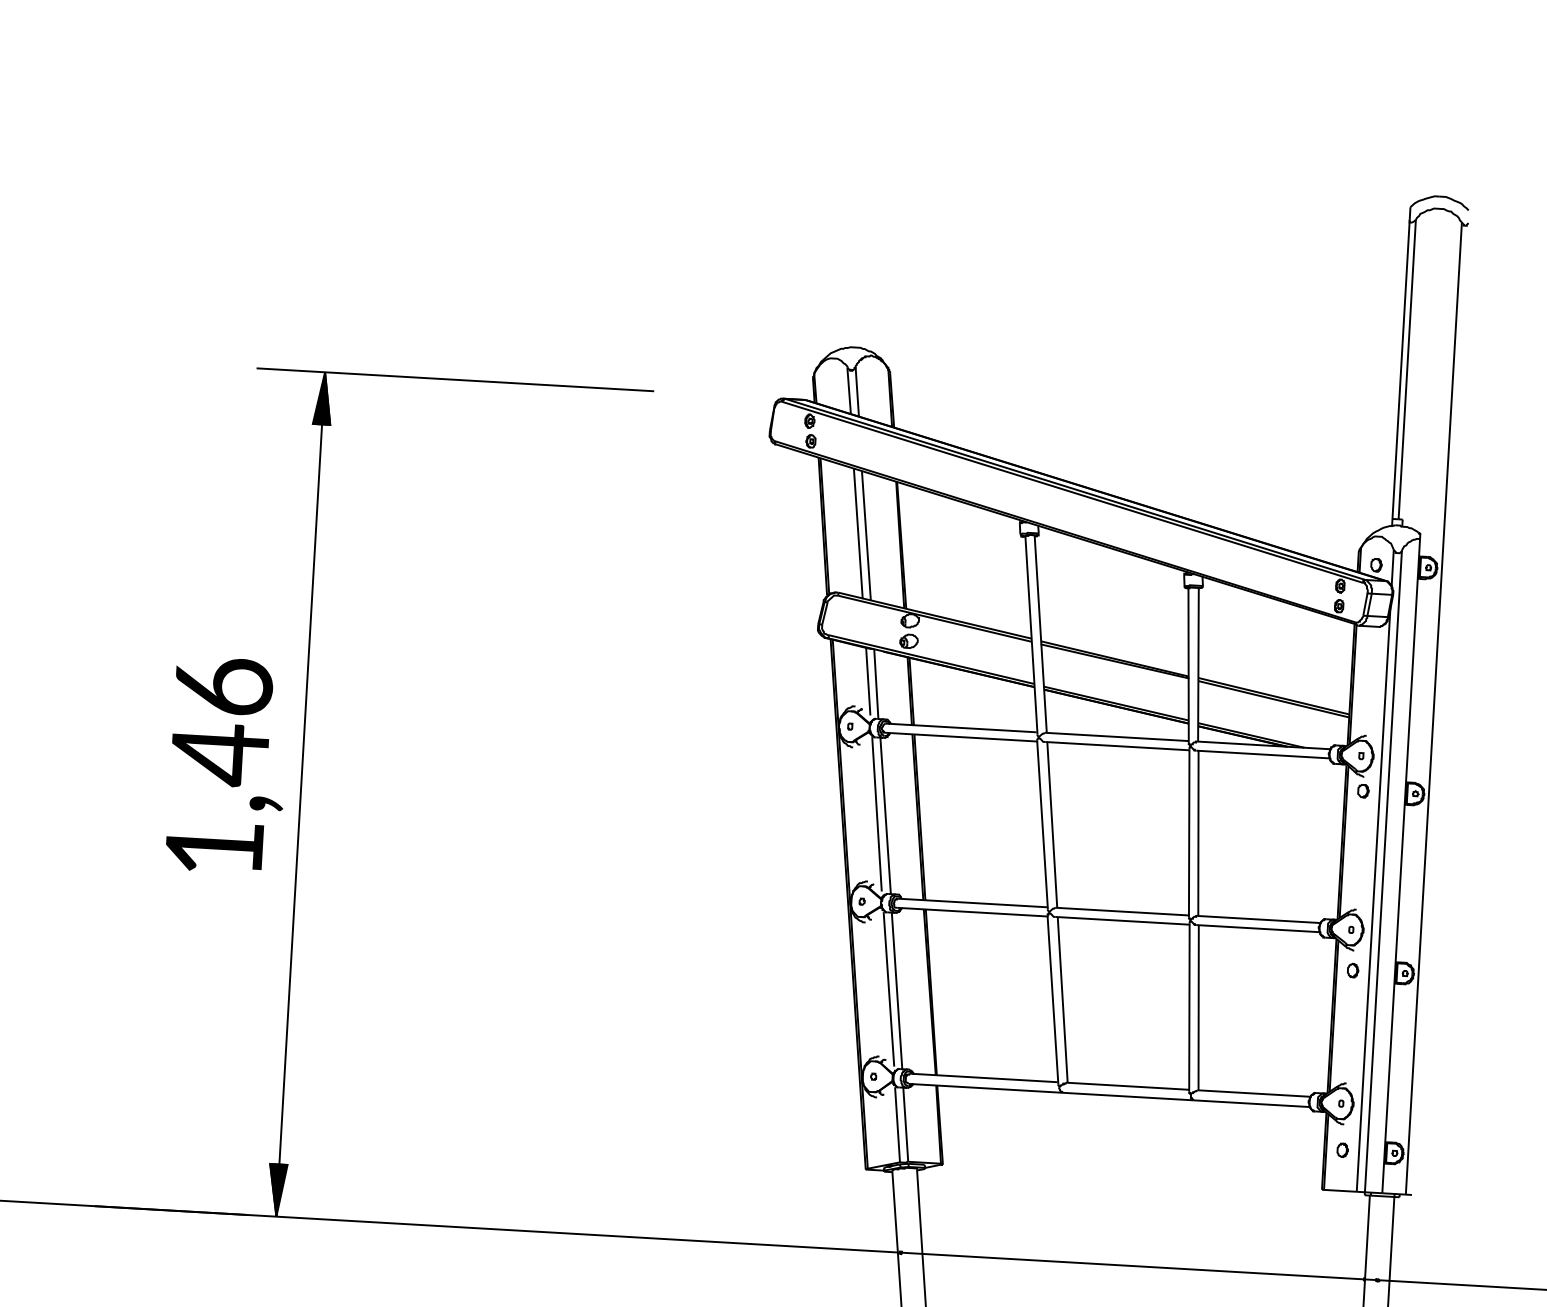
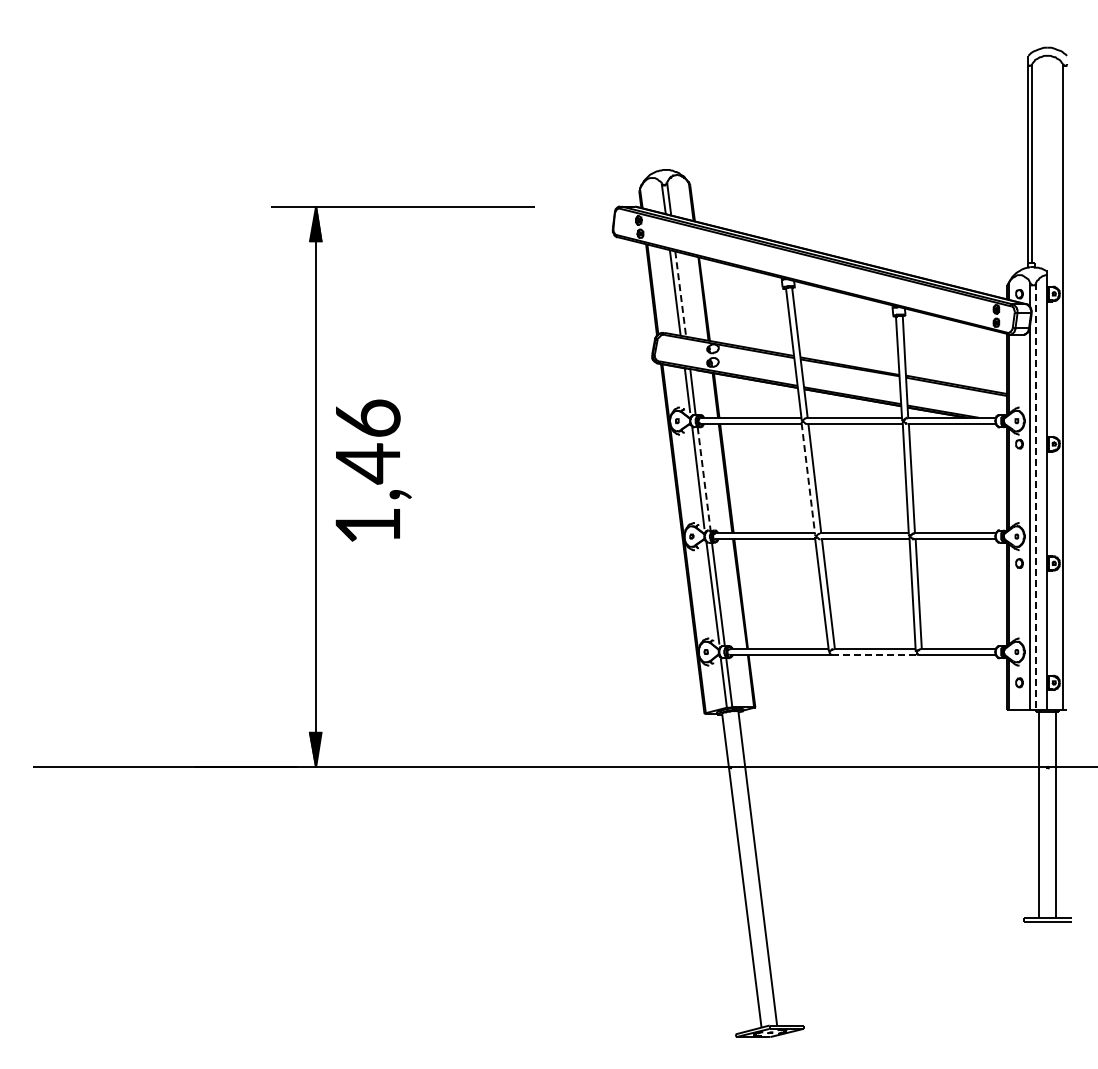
line: (866, 536) -> (680, 294), solid -> dashed
text: (227, 765) -> (373, 470), moved
line: (886, 816) -> (704, 479), solid -> dashed
line: (1042, 825) -> (808, 479), solid -> dashed
line: (1382, 872) -> (1035, 497), solid -> dashed
line: (1129, 1096) -> (876, 655), solid -> dashed

